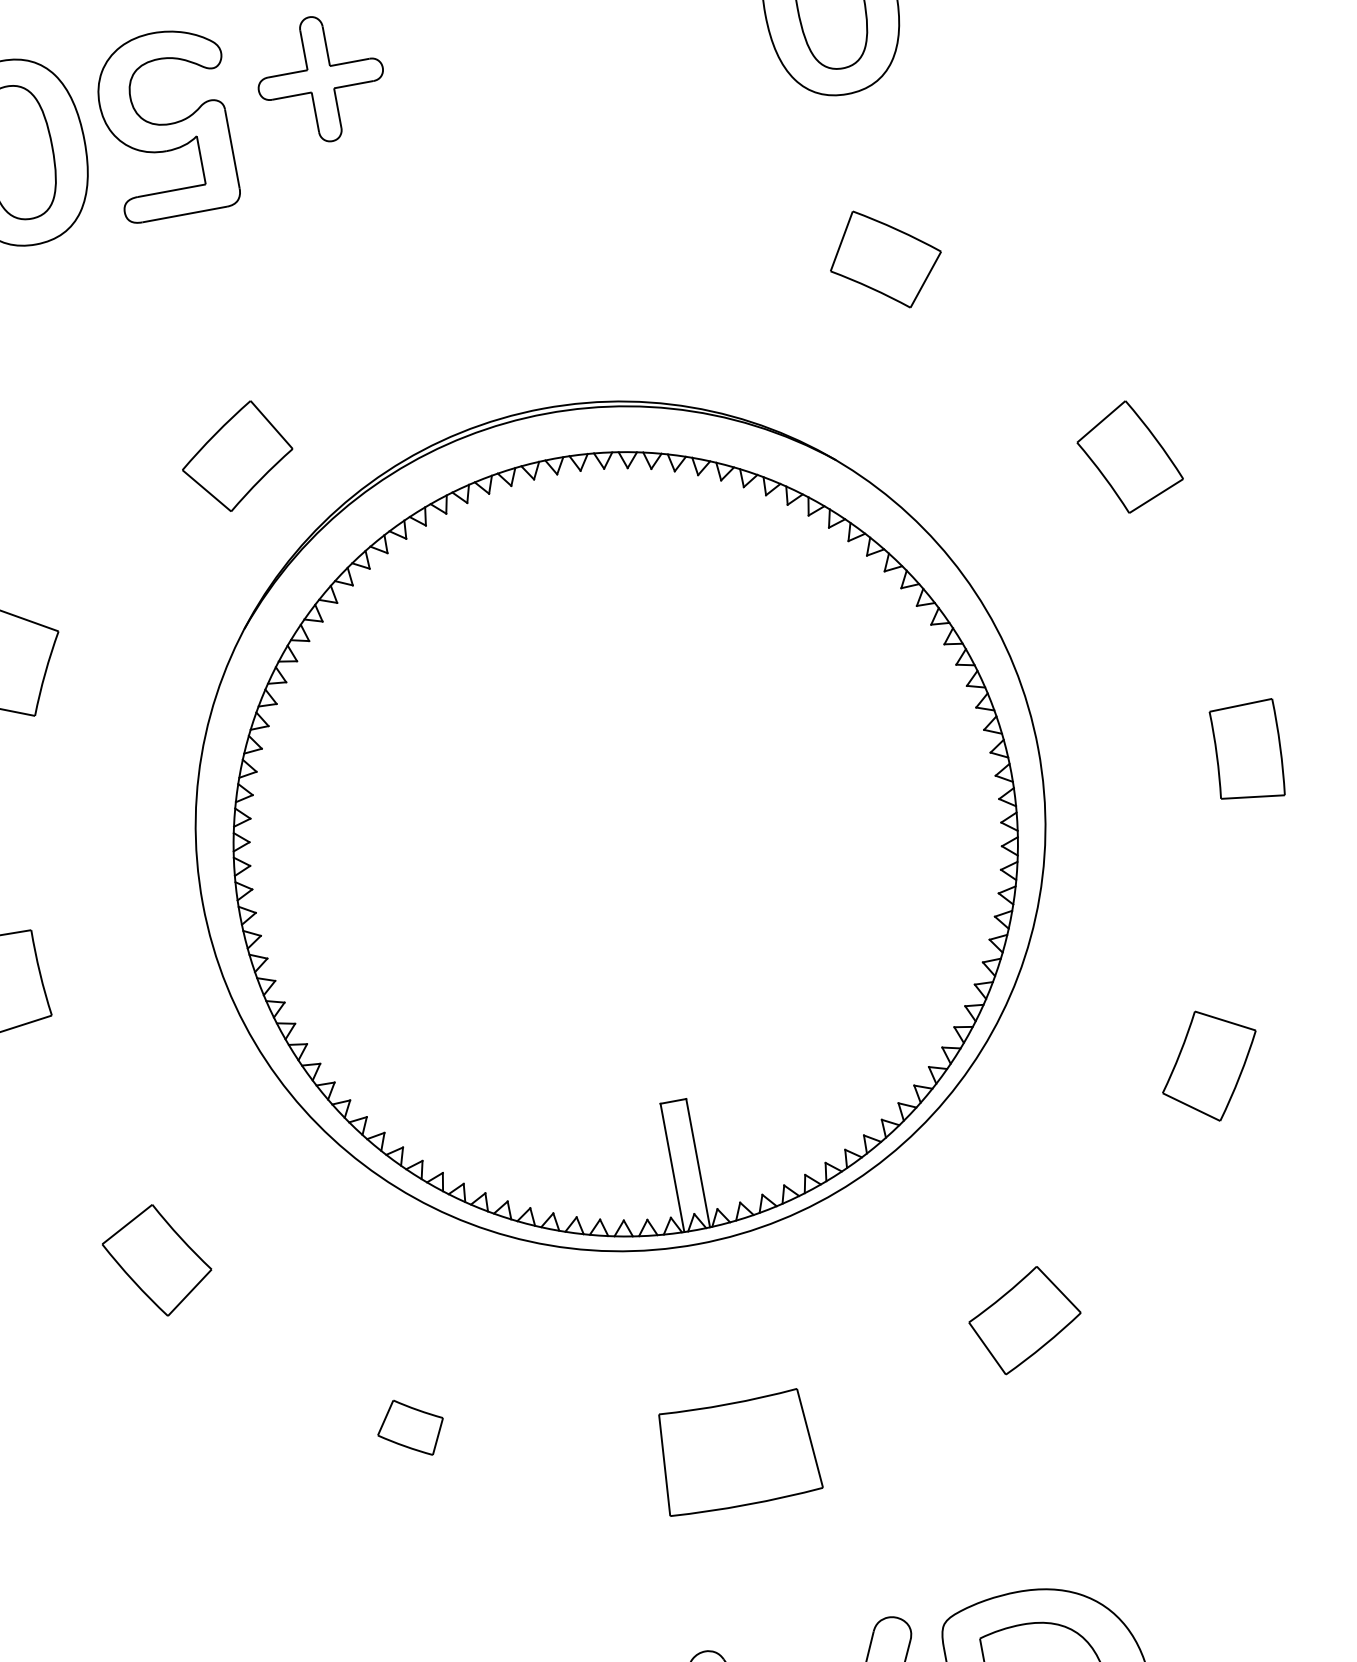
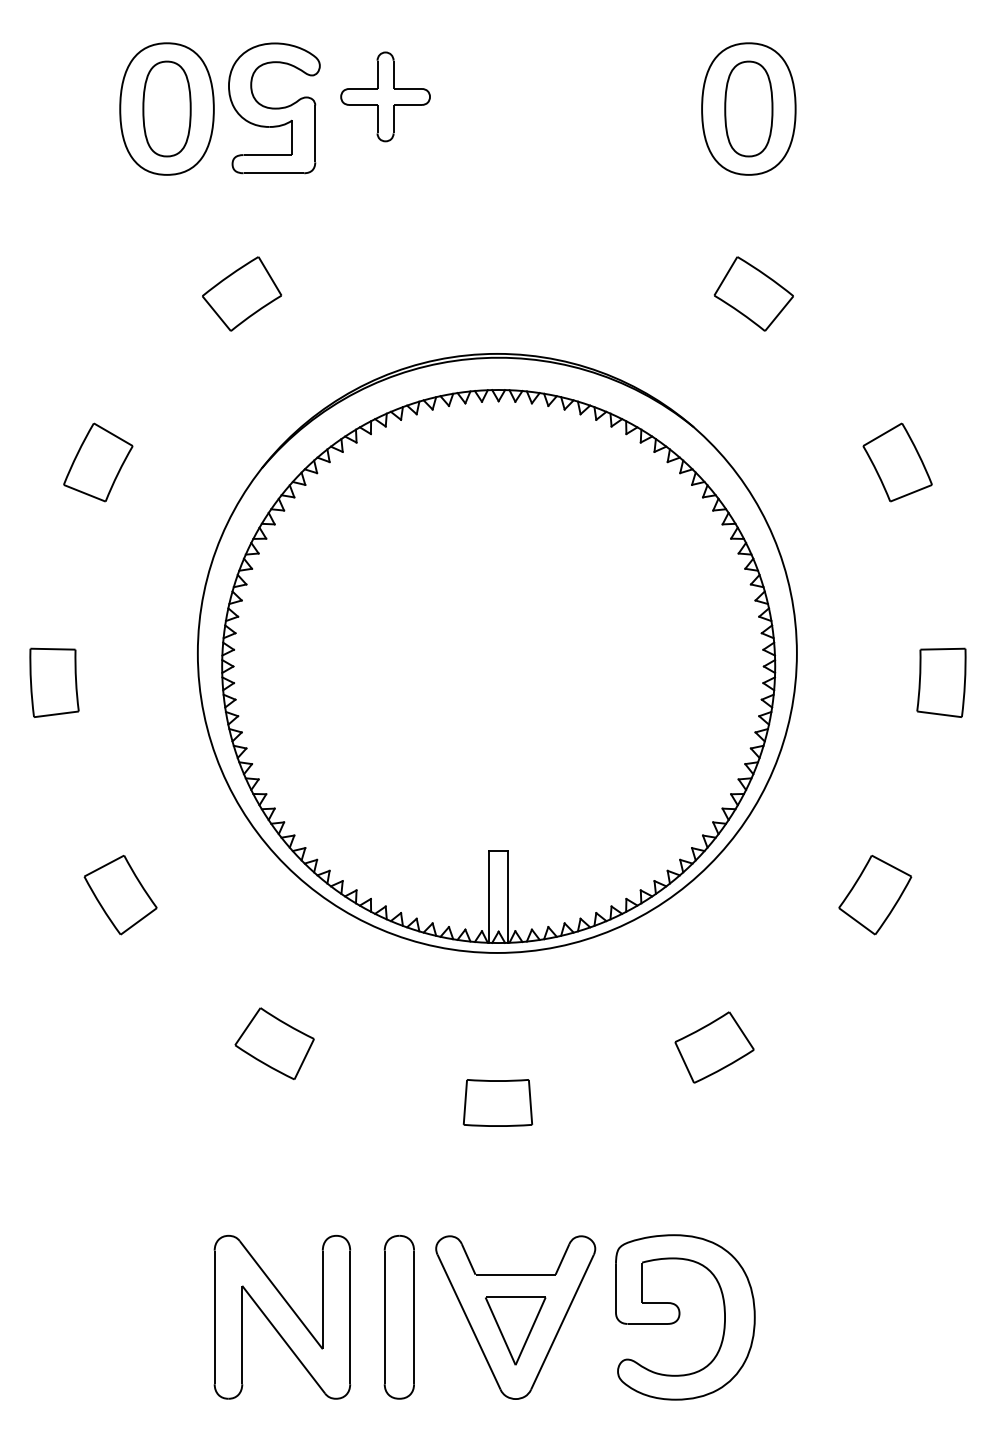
part: (237, 456) -> (242, 293), moved
part: (410, 1427) -> (274, 1043), size x1.67
part: (736, 1452) -> (497, 1102), size x0.62

